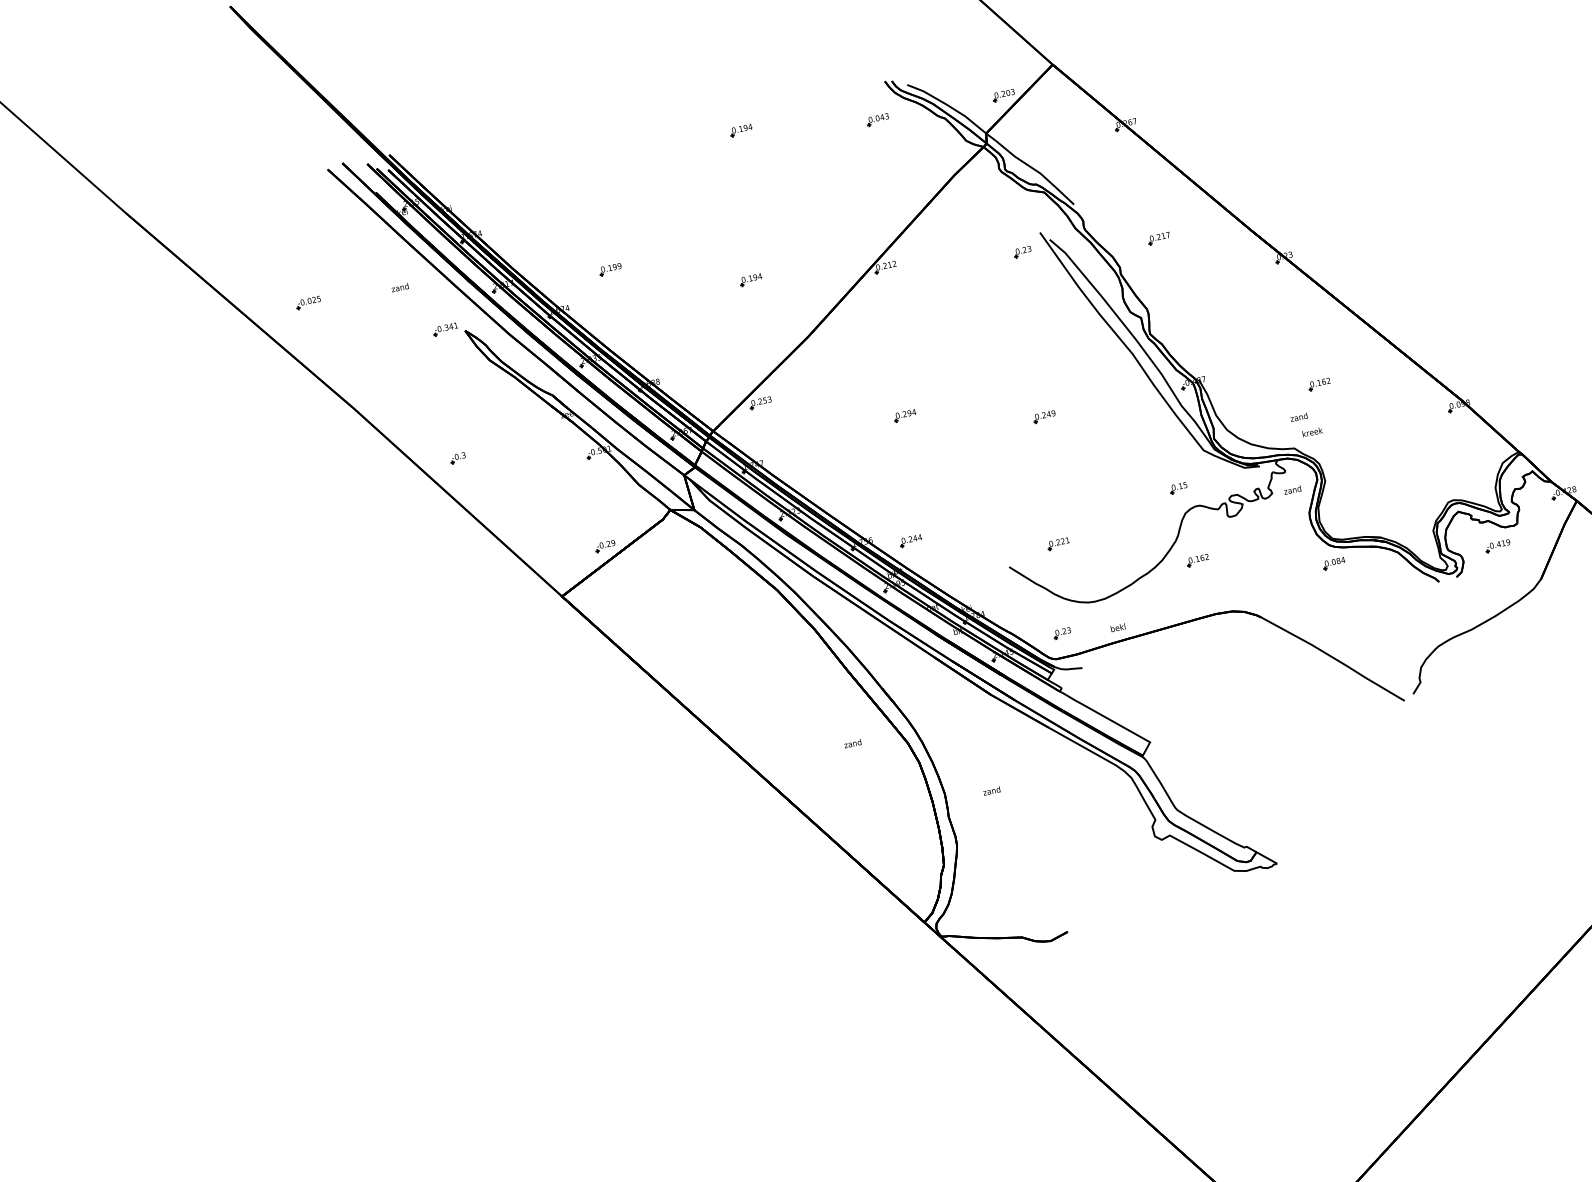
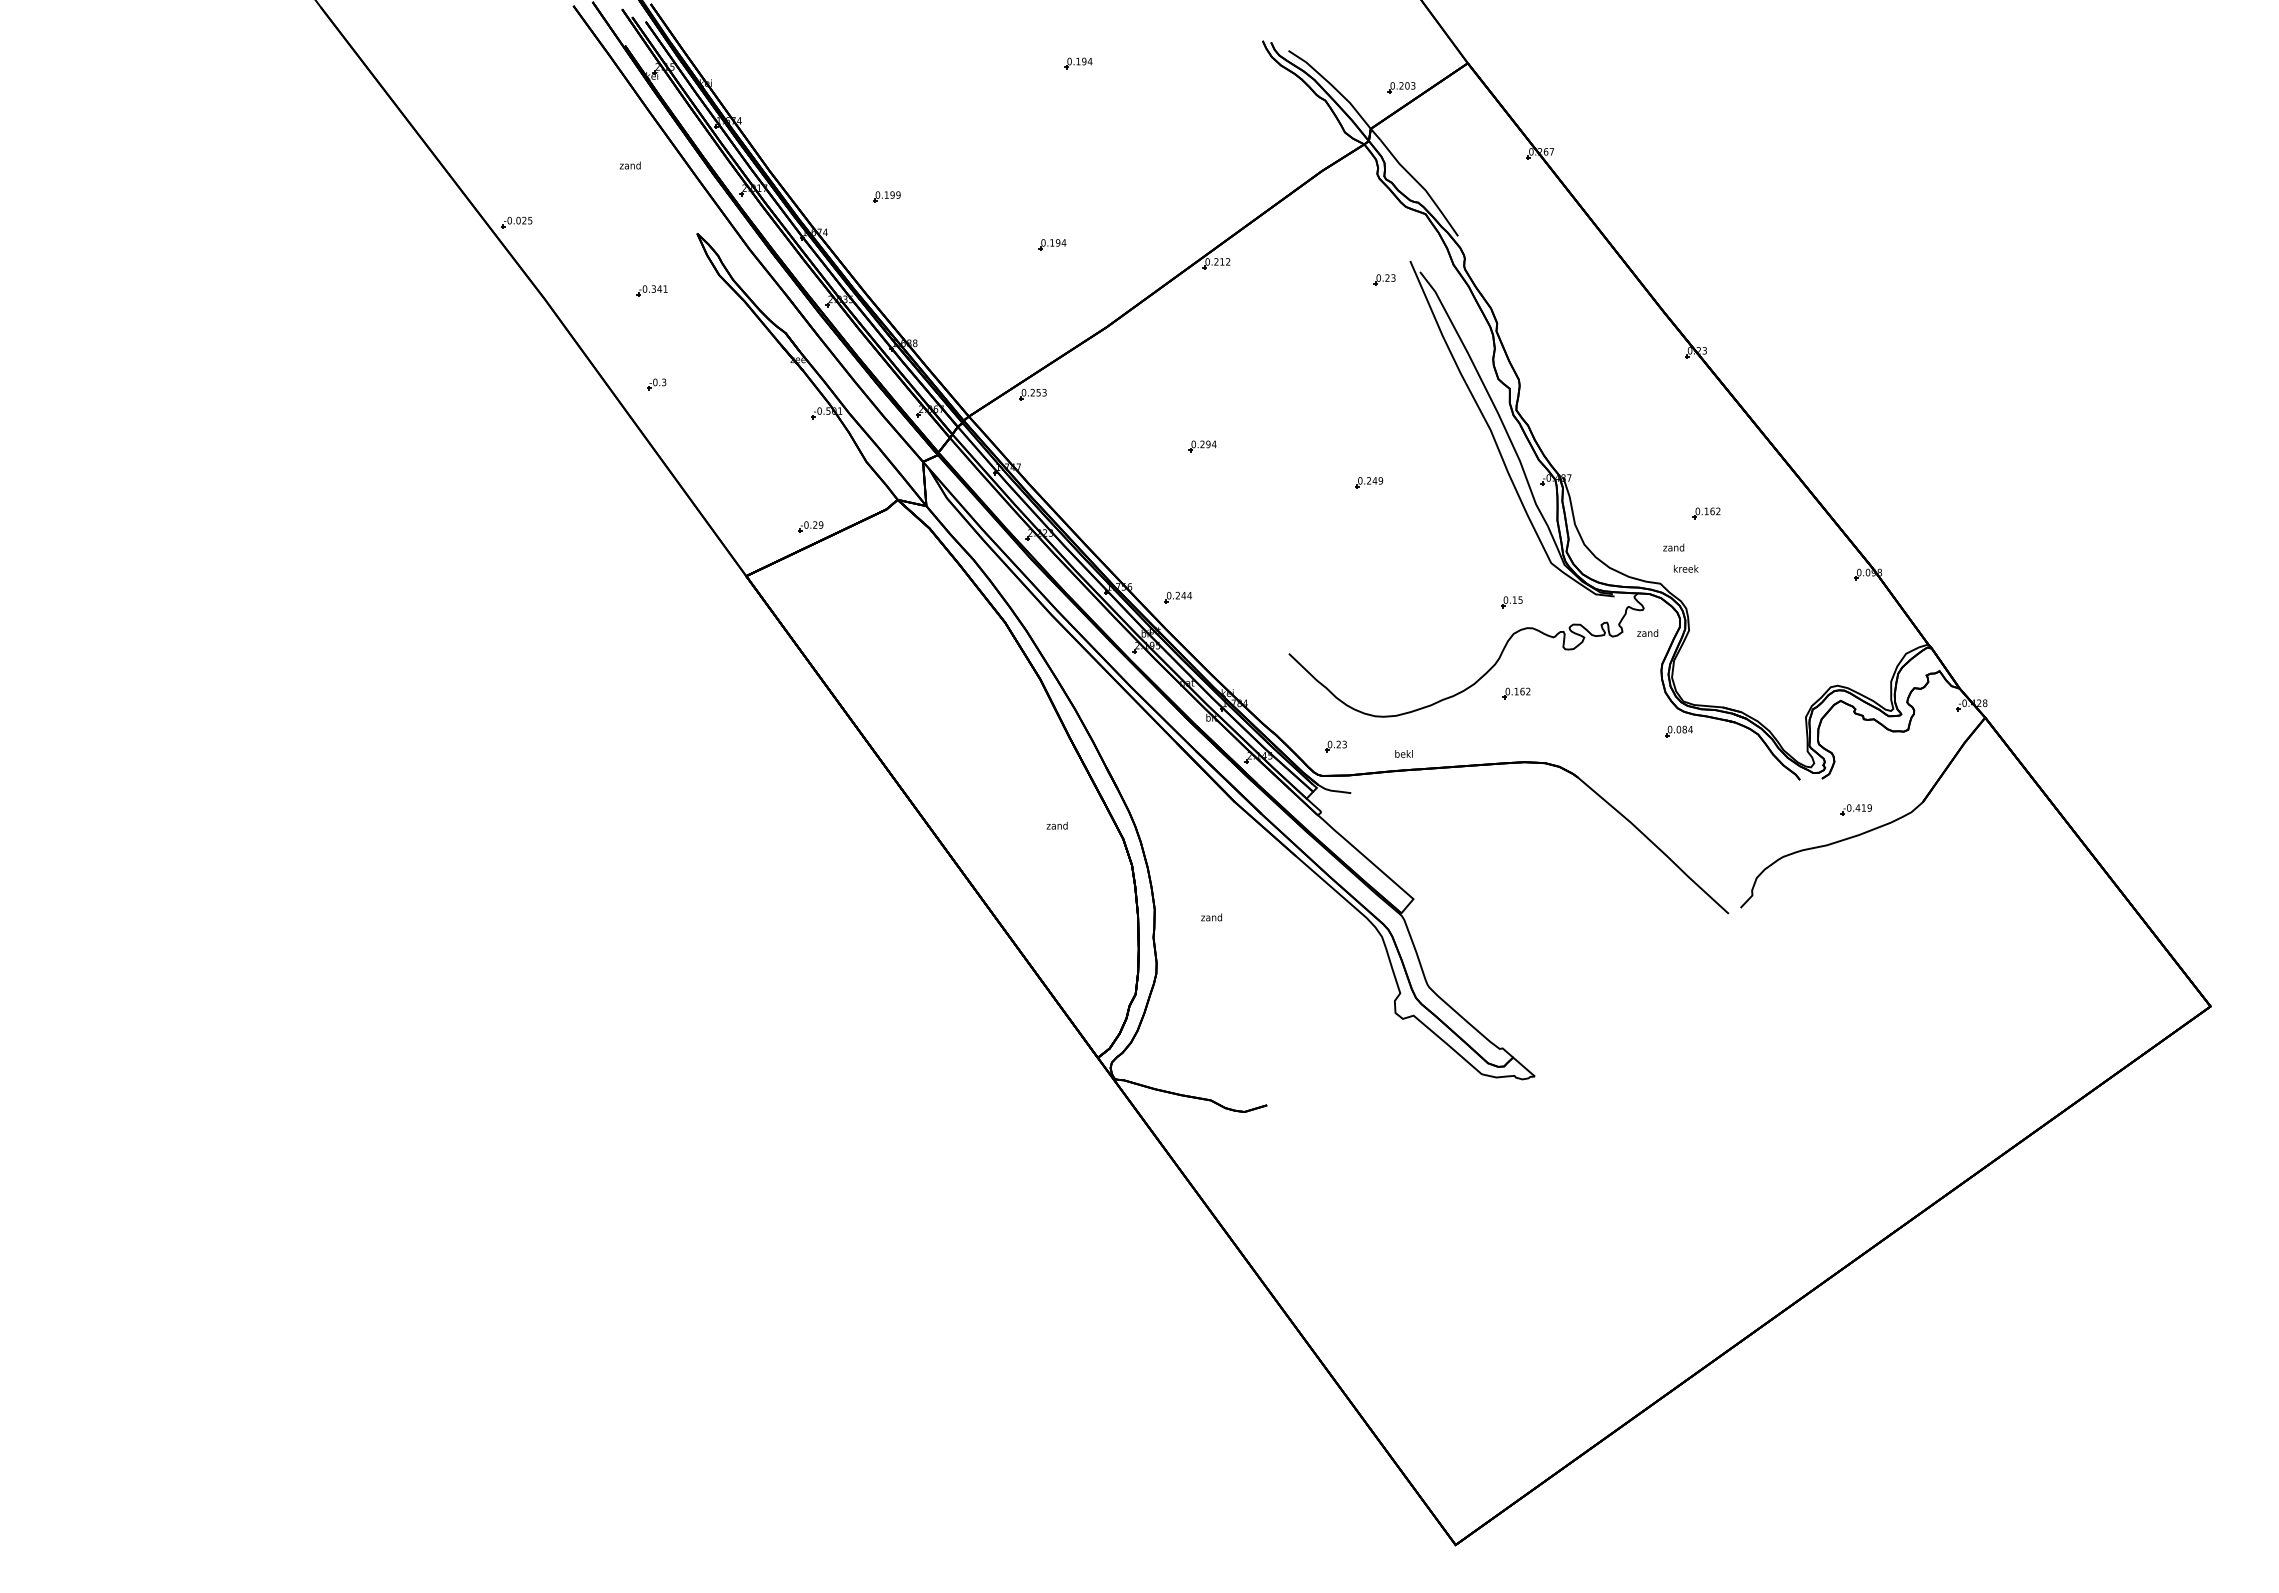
part: (877, 120) -> (1244, 85), removed
part: (1159, 238) -> (1551, 298), removed
part: (308, 302) -> (516, 222), moved
part: (444, 329) -> (651, 290), moved
part: (1058, 544) -> (1353, 638), removed
part: (1497, 545) -> (1855, 809), moved

